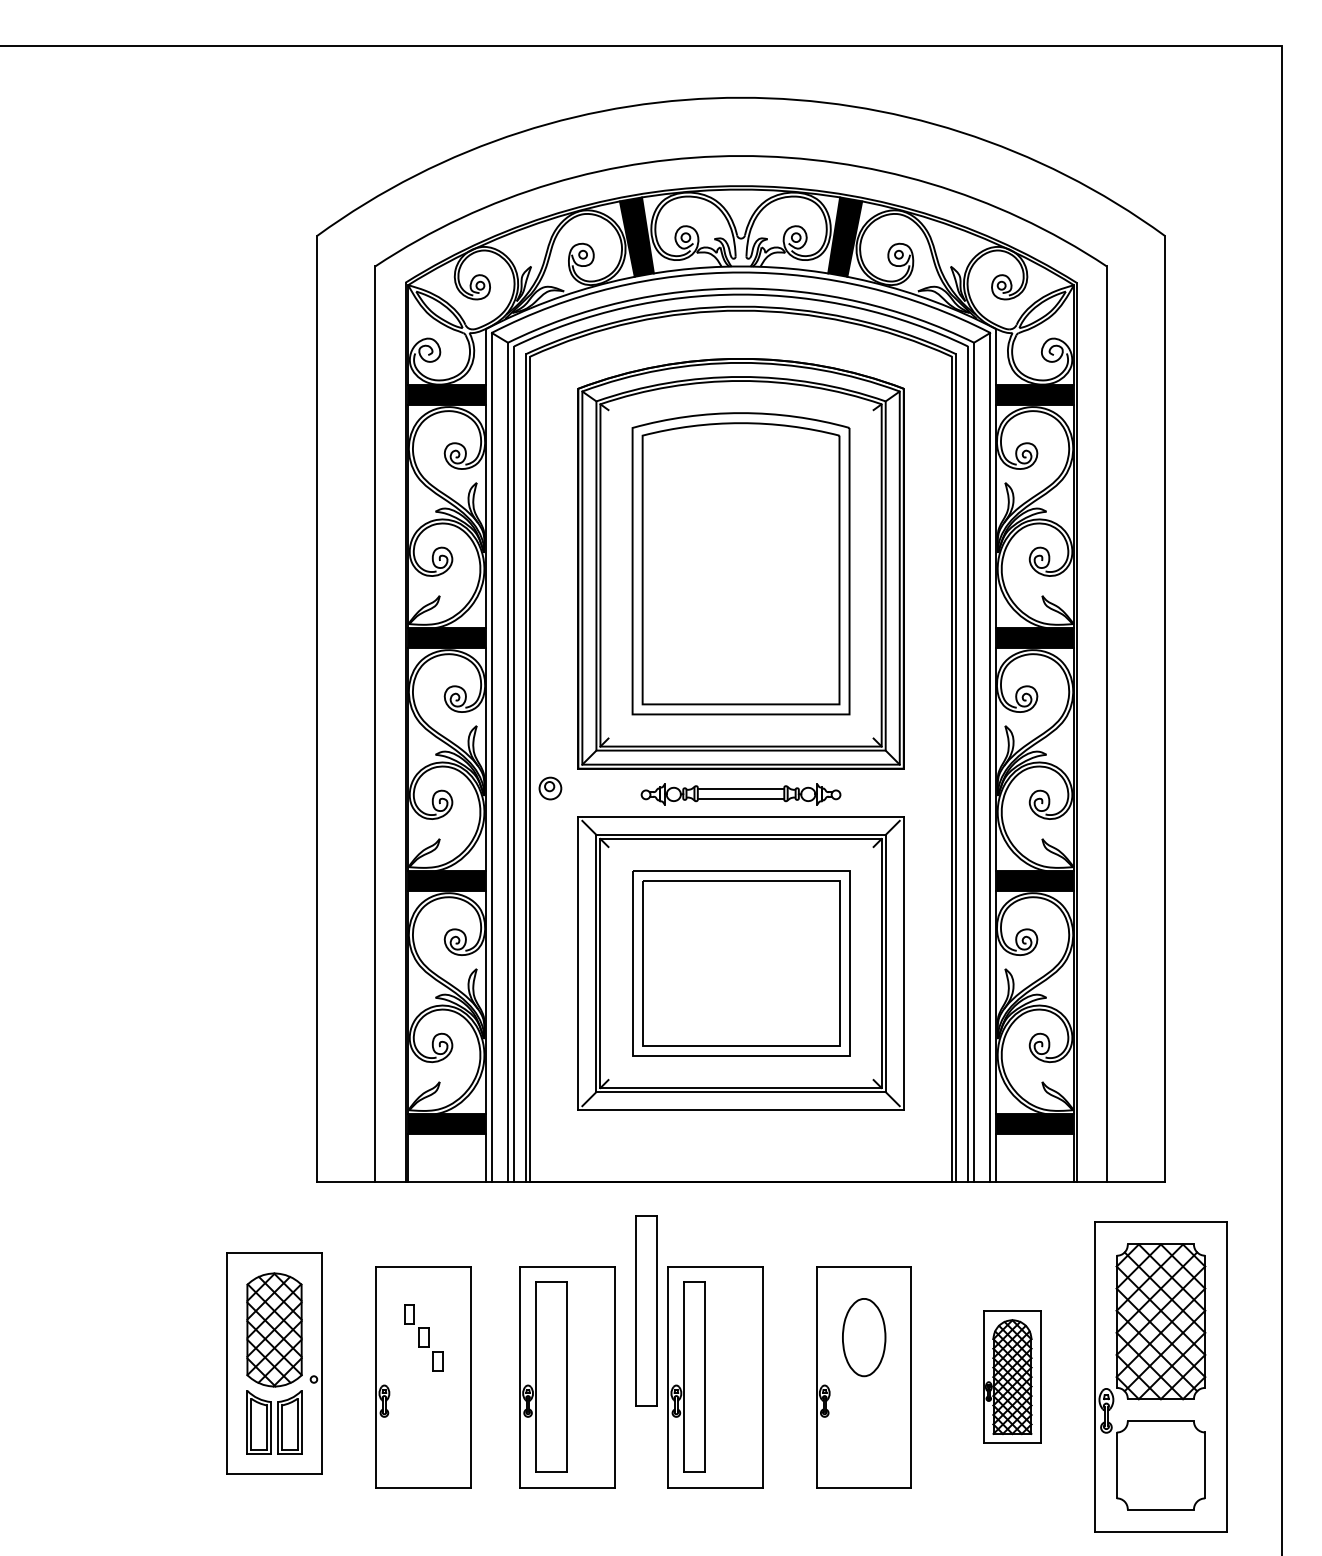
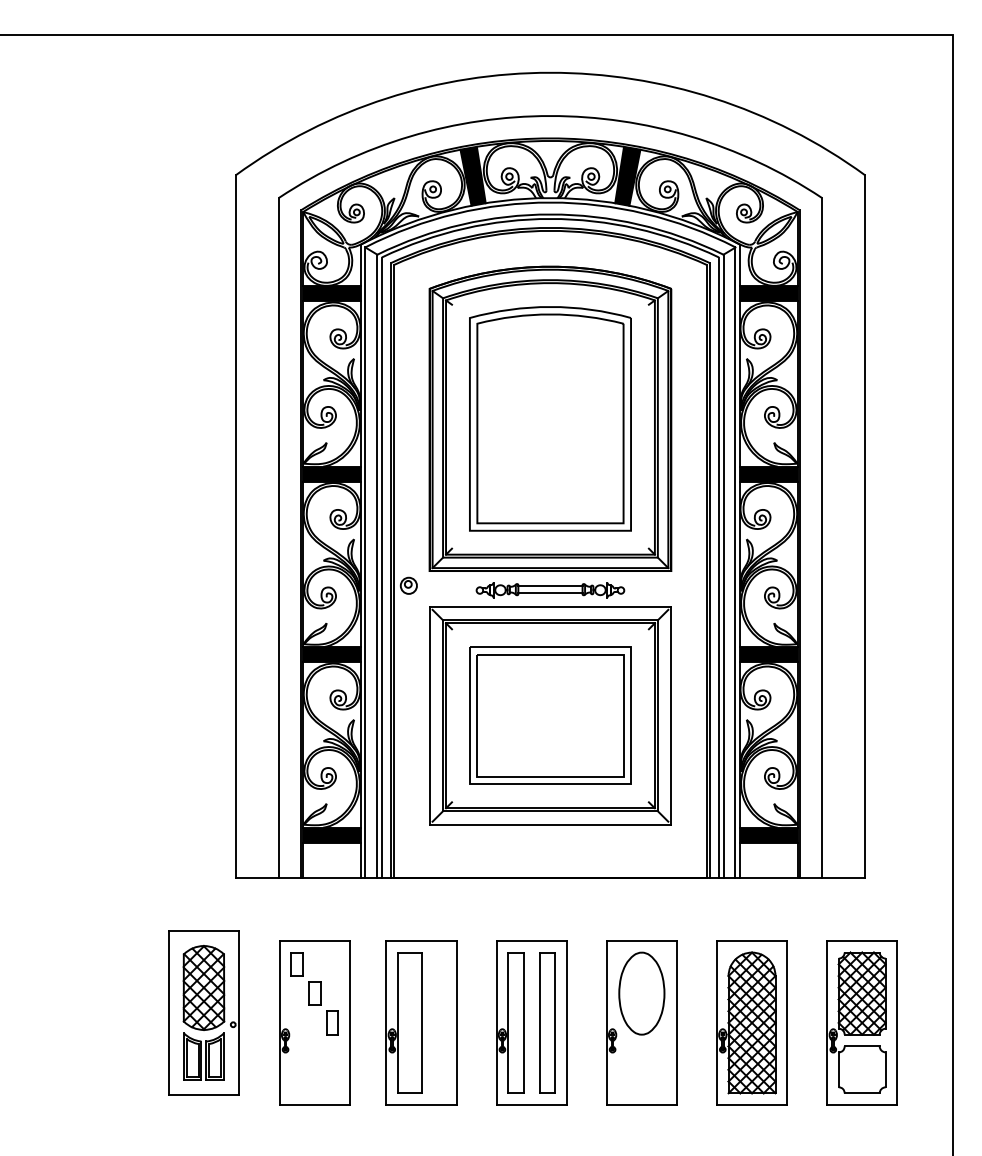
part: (646, 1310) -> (547, 1022), moved
part: (423, 1337) -> (314, 993), size x1.67
part: (863, 1337) -> (641, 993), size x1.43
part: (1011, 1376) -> (751, 1022), size x1.67
part: (1159, 1376) -> (861, 1022), size x0.71

